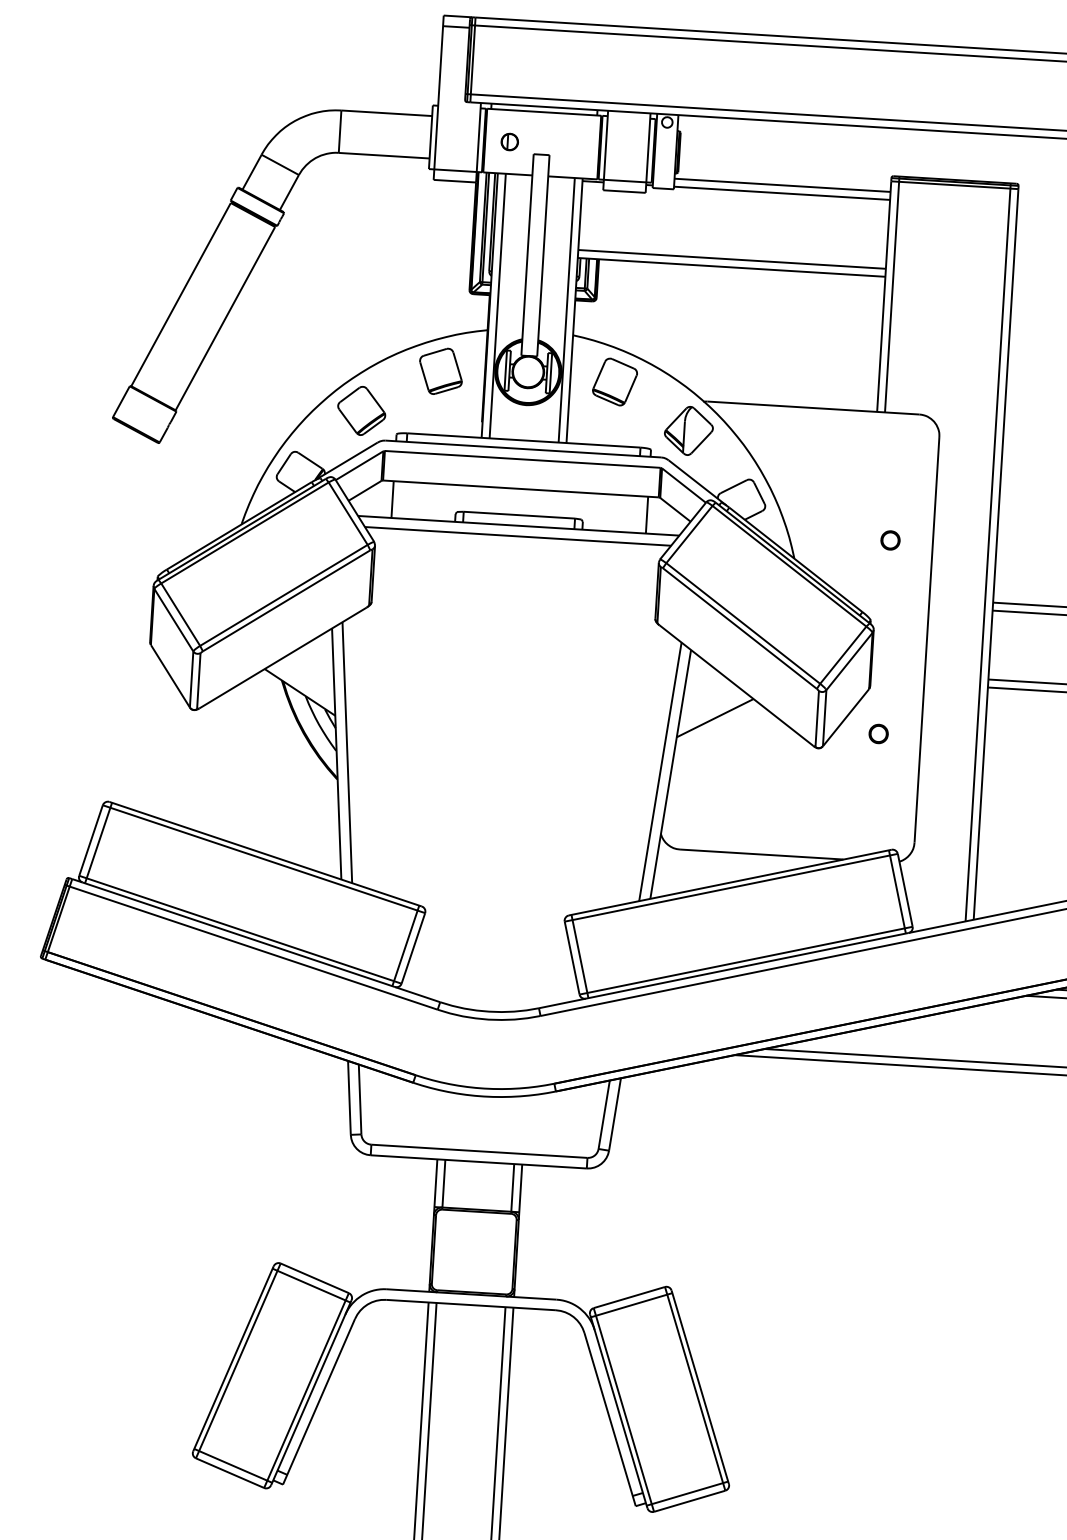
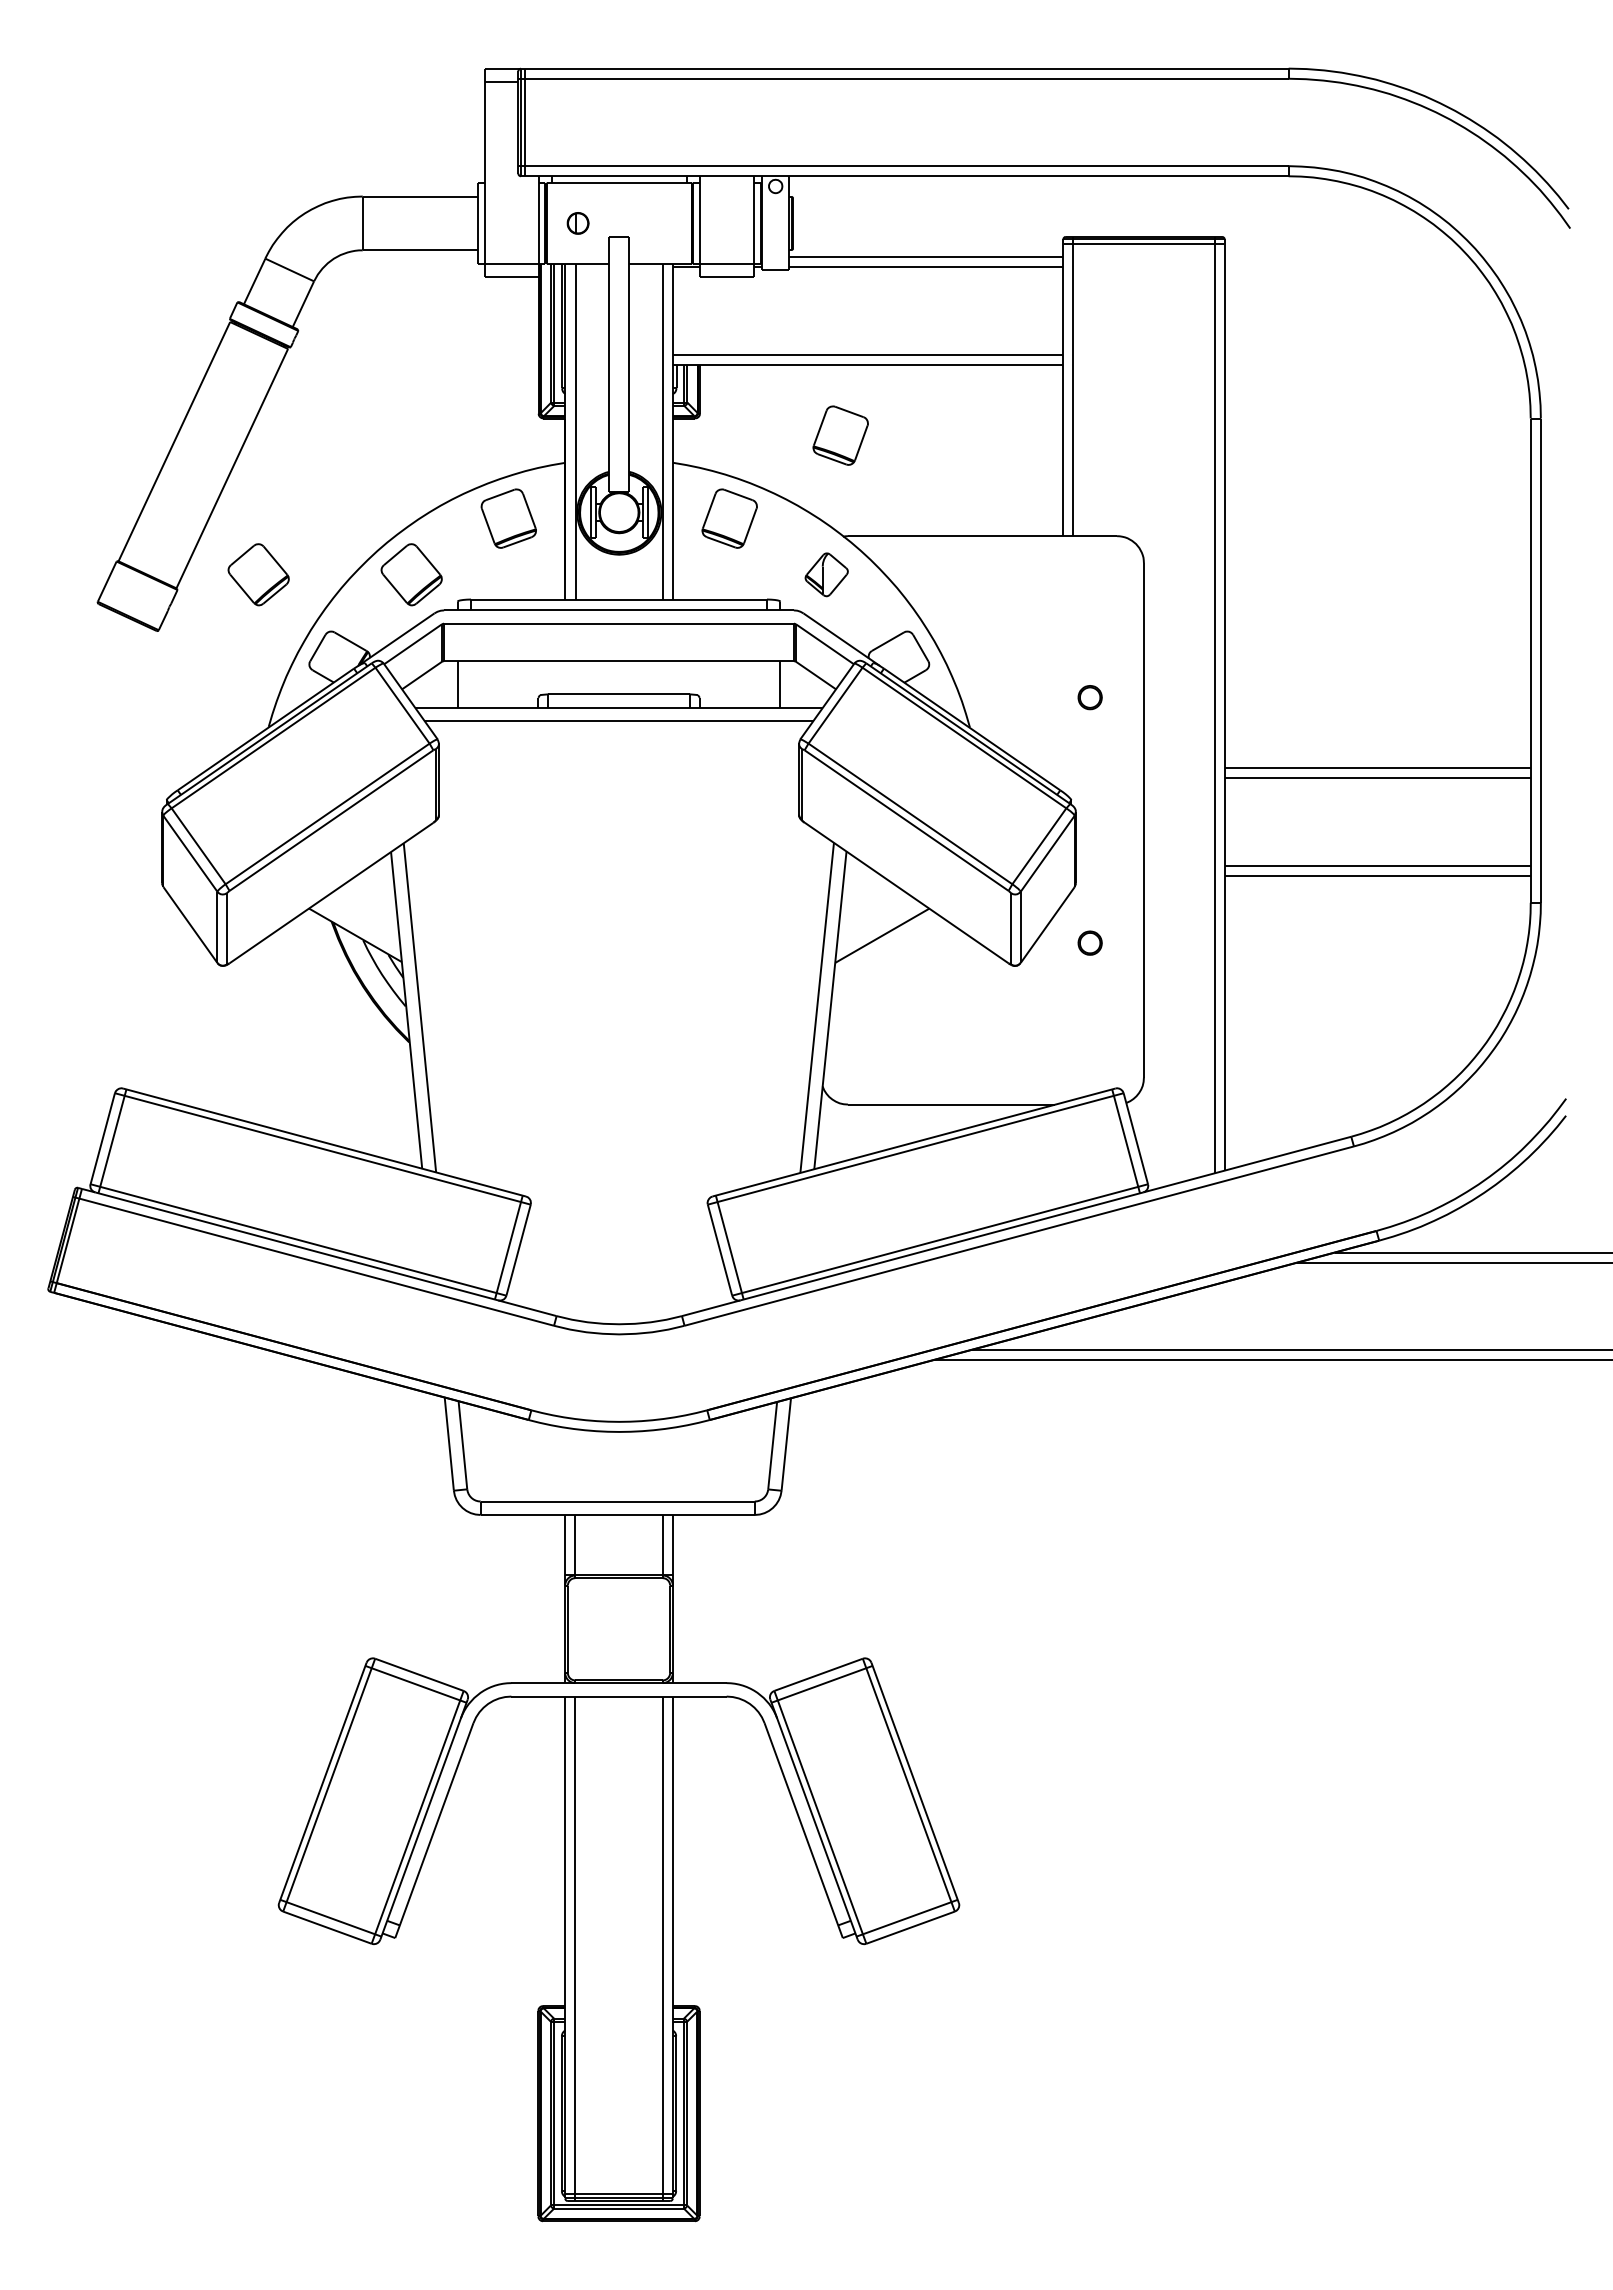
part: (706, 321) -> (840, 435), added
part: (240, 403) -> (258, 574), added
part: (688, 430) -> (826, 574), size x0.7

